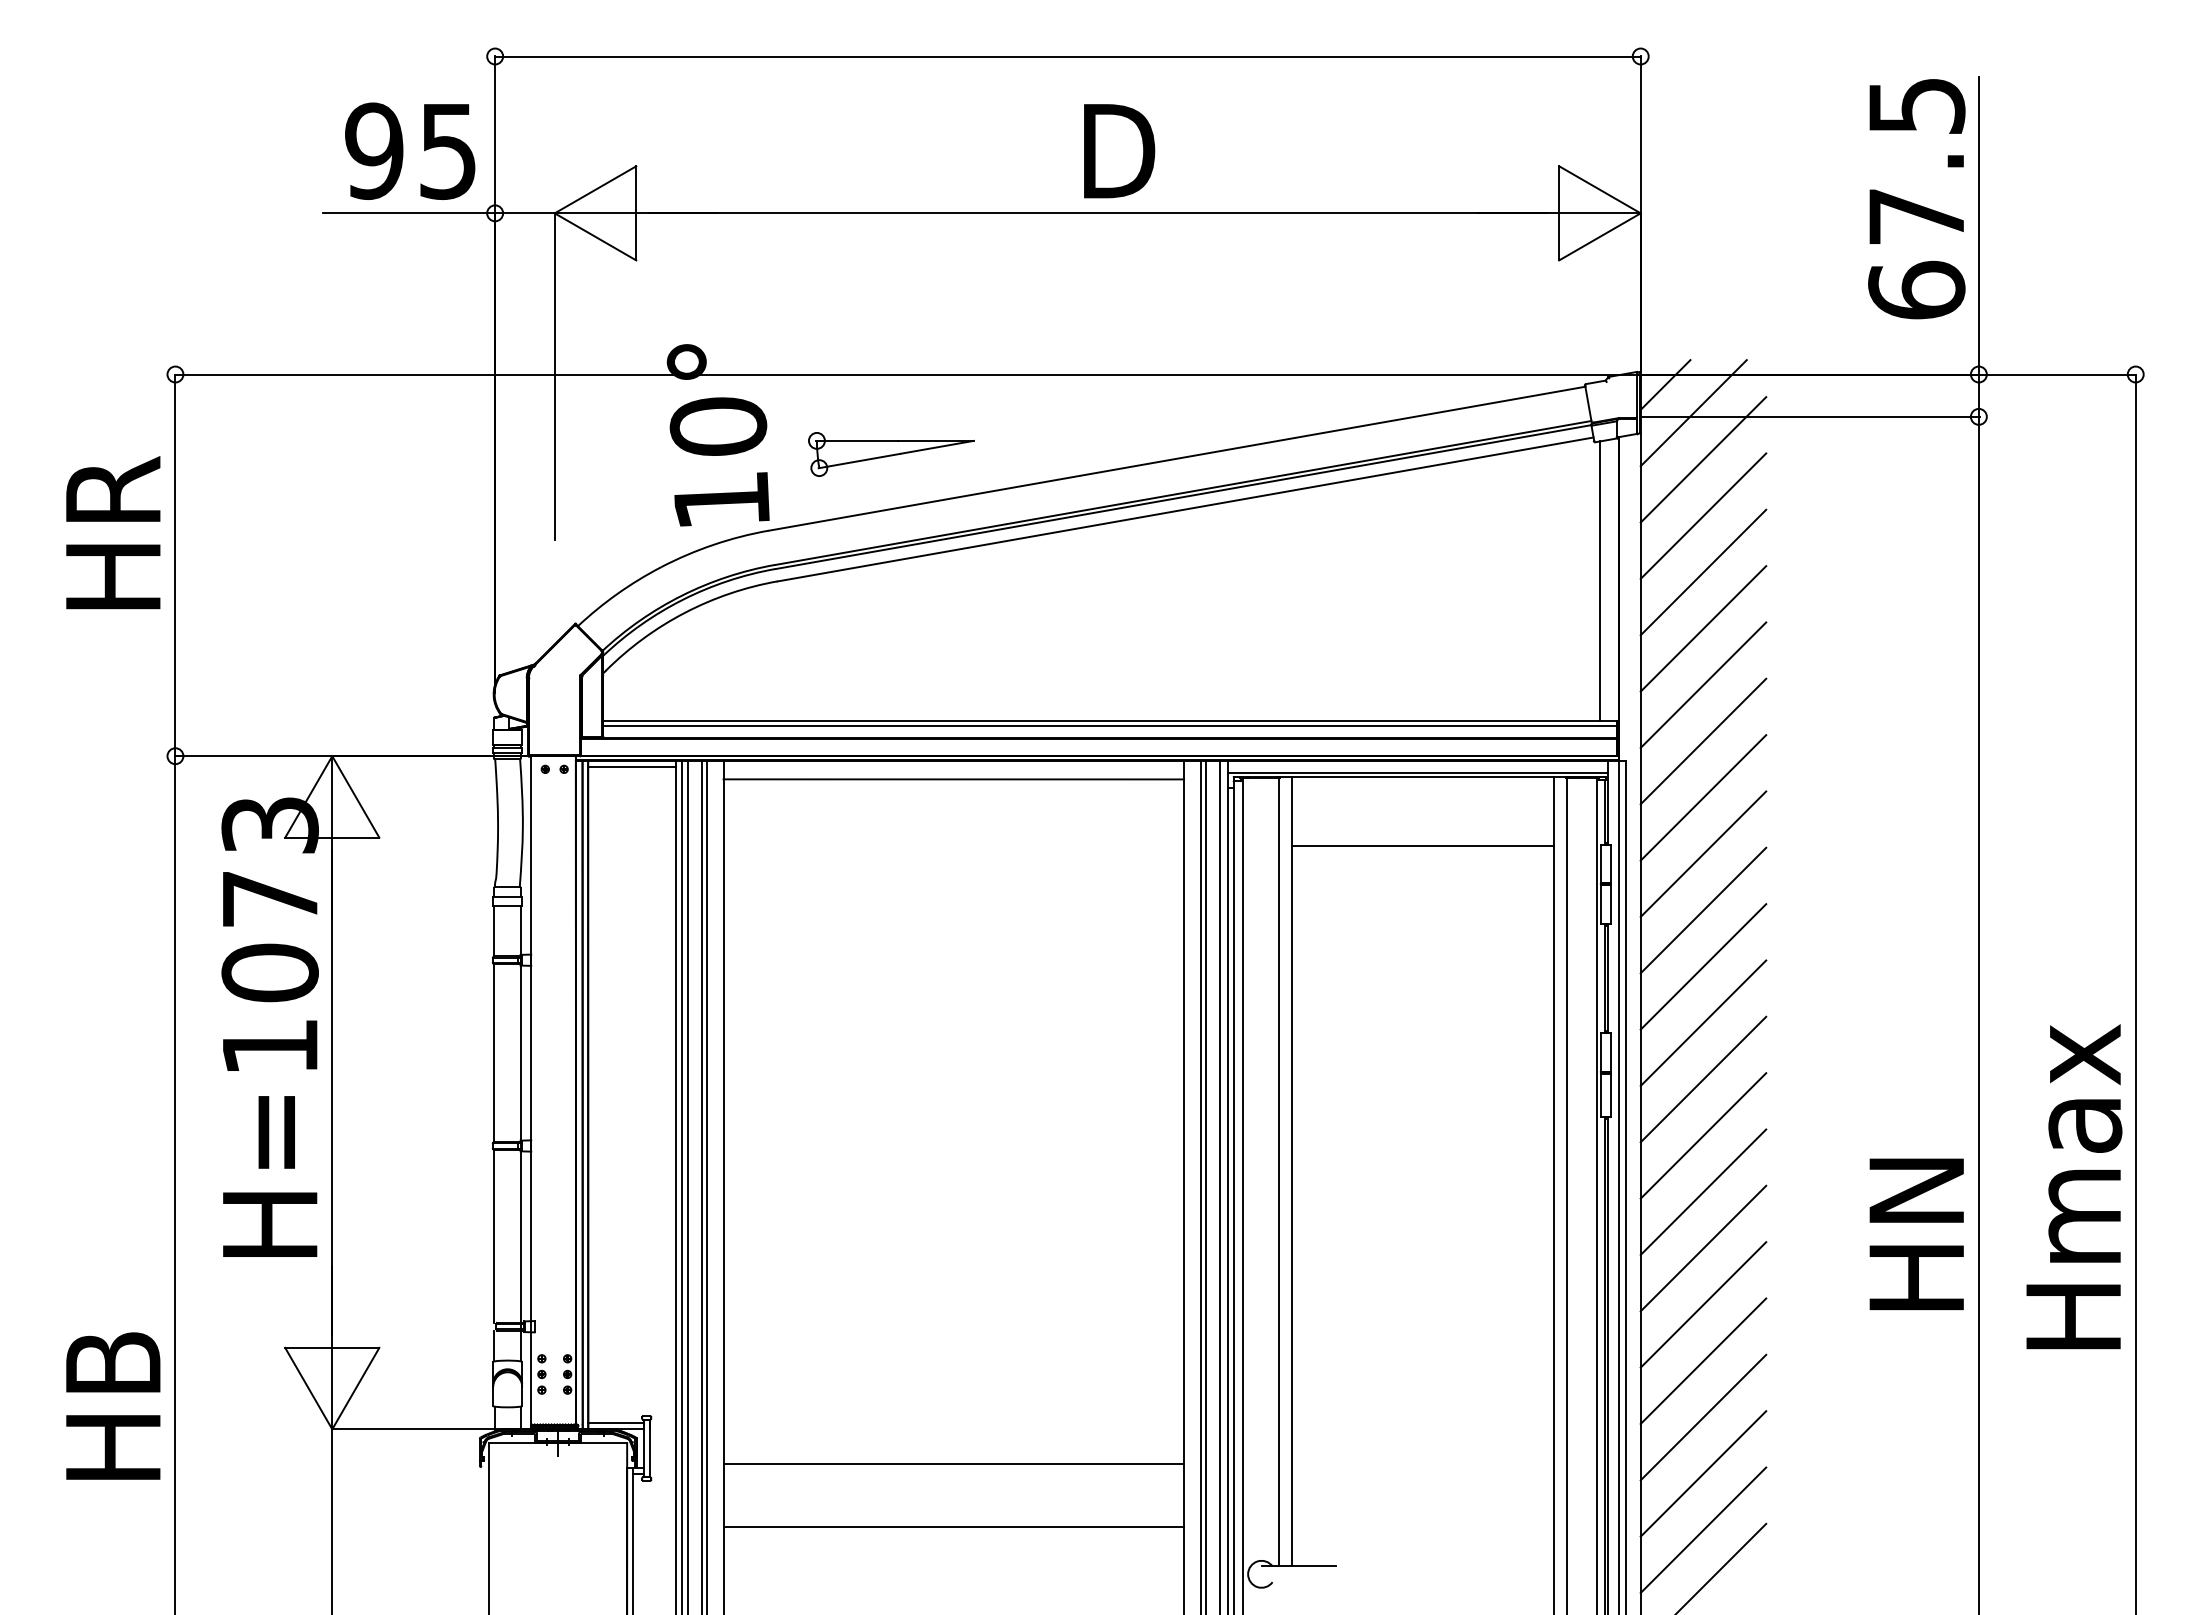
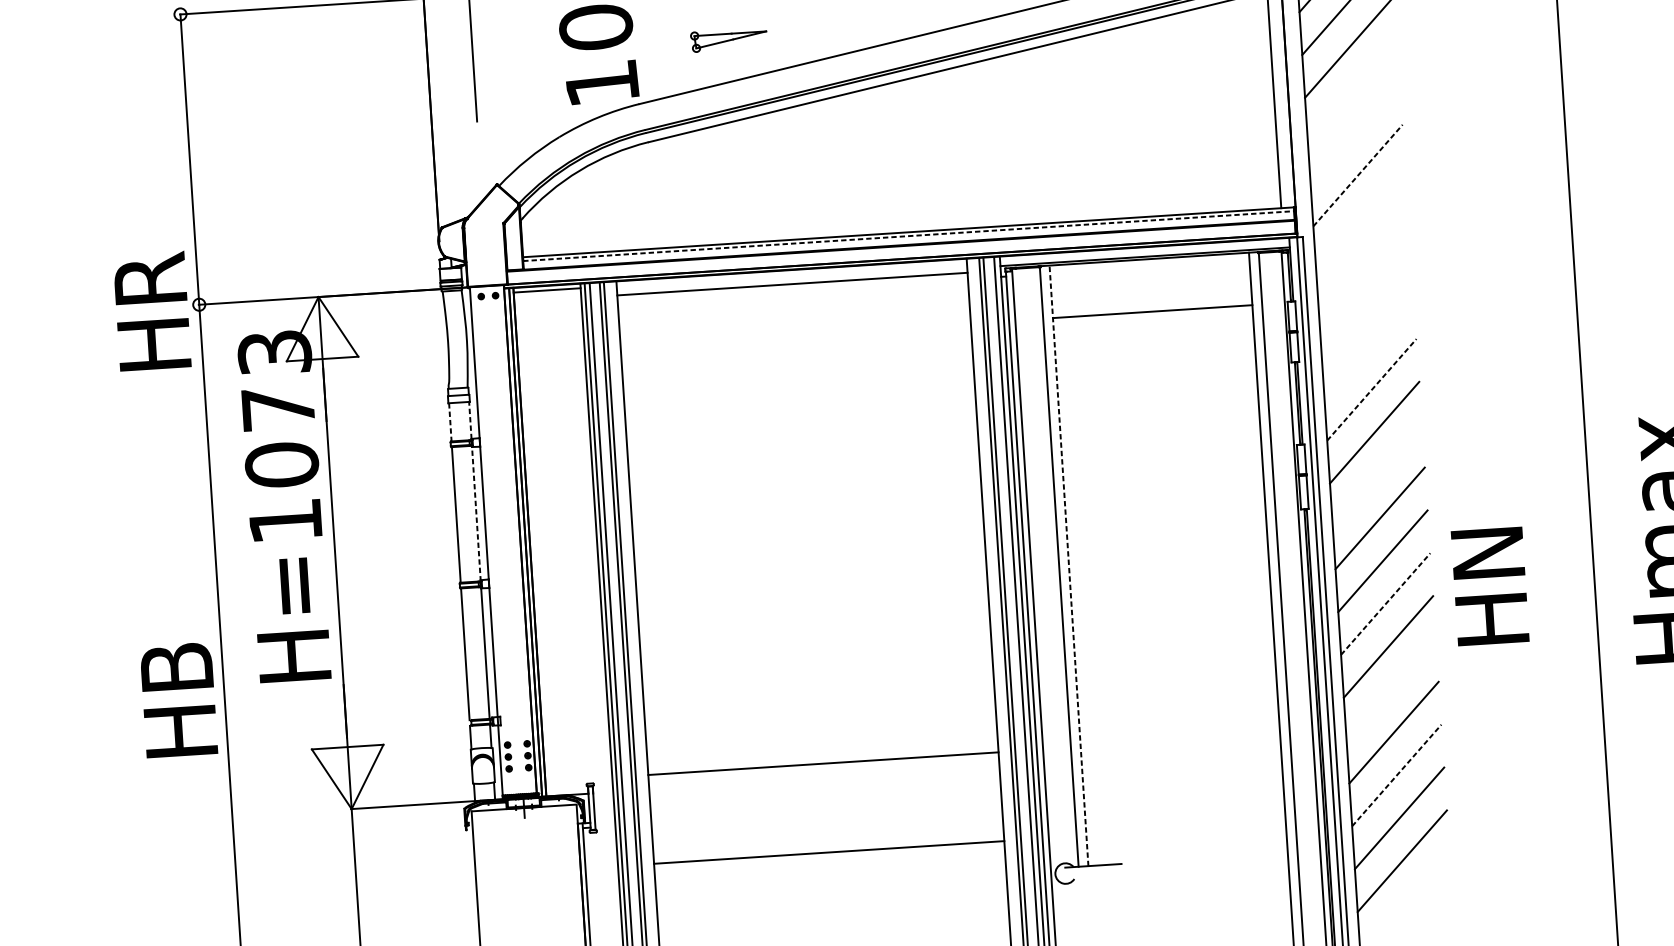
part: (891, 454) -> (729, 40), size x0.6
text: (113, 532) -> (152, 311), moved
line: (1703, 572) -> (1352, 89), removed
line: (1703, 628) -> (1355, 132), removed
line: (1703, 685) -> (1358, 175), solid -> dashed
line: (1110, 726) -> (909, 236), solid -> dashed
line: (1703, 741) -> (1360, 218), removed
line: (1703, 797) -> (1363, 261), removed
line: (1703, 853) -> (1366, 303), removed
line: (1703, 910) -> (1369, 346), removed
line: (494, 931) -> (450, 422), solid -> dashed
line: (1703, 966) -> (1371, 389), solid -> dashed
line: (520, 1024) -> (474, 491), solid -> dashed
line: (1703, 1079) -> (1377, 475), removed
line: (1292, 1171) -> (1069, 565), solid -> dashed
text: (1916, 1234) -> (1490, 586), moved
line: (1703, 1248) -> (1385, 604), solid -> dashed
line: (1703, 1360) -> (1391, 689), removed
text: (113, 1405) -> (179, 699), moved
line: (615, 1423) -> (566, 790), removed
line: (953, 1463) -> (823, 763), moved
line: (1703, 1473) -> (1396, 775), solid -> dashed

